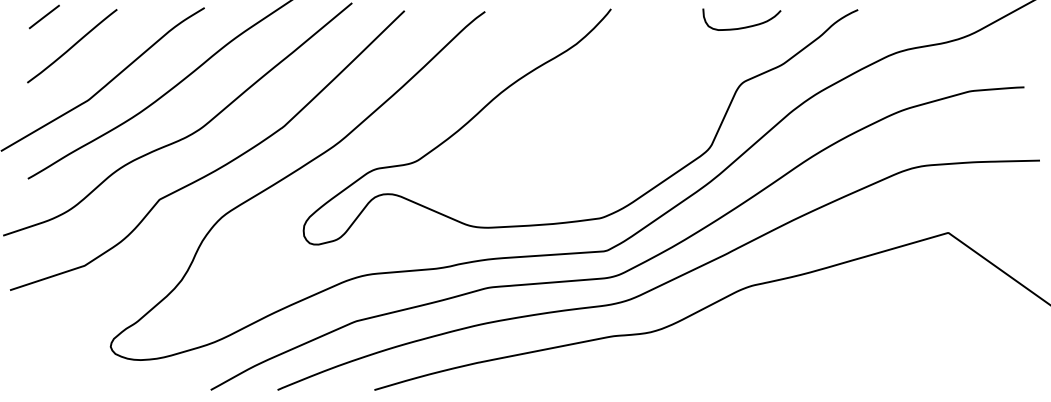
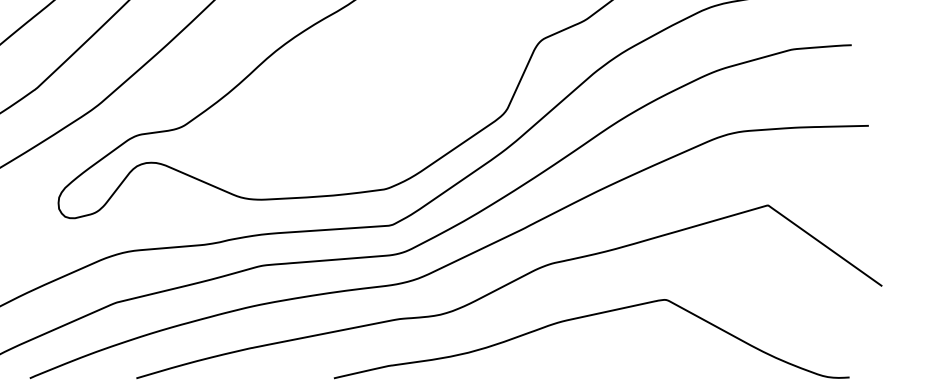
curve: (784, 334) -> (587, 317), added

